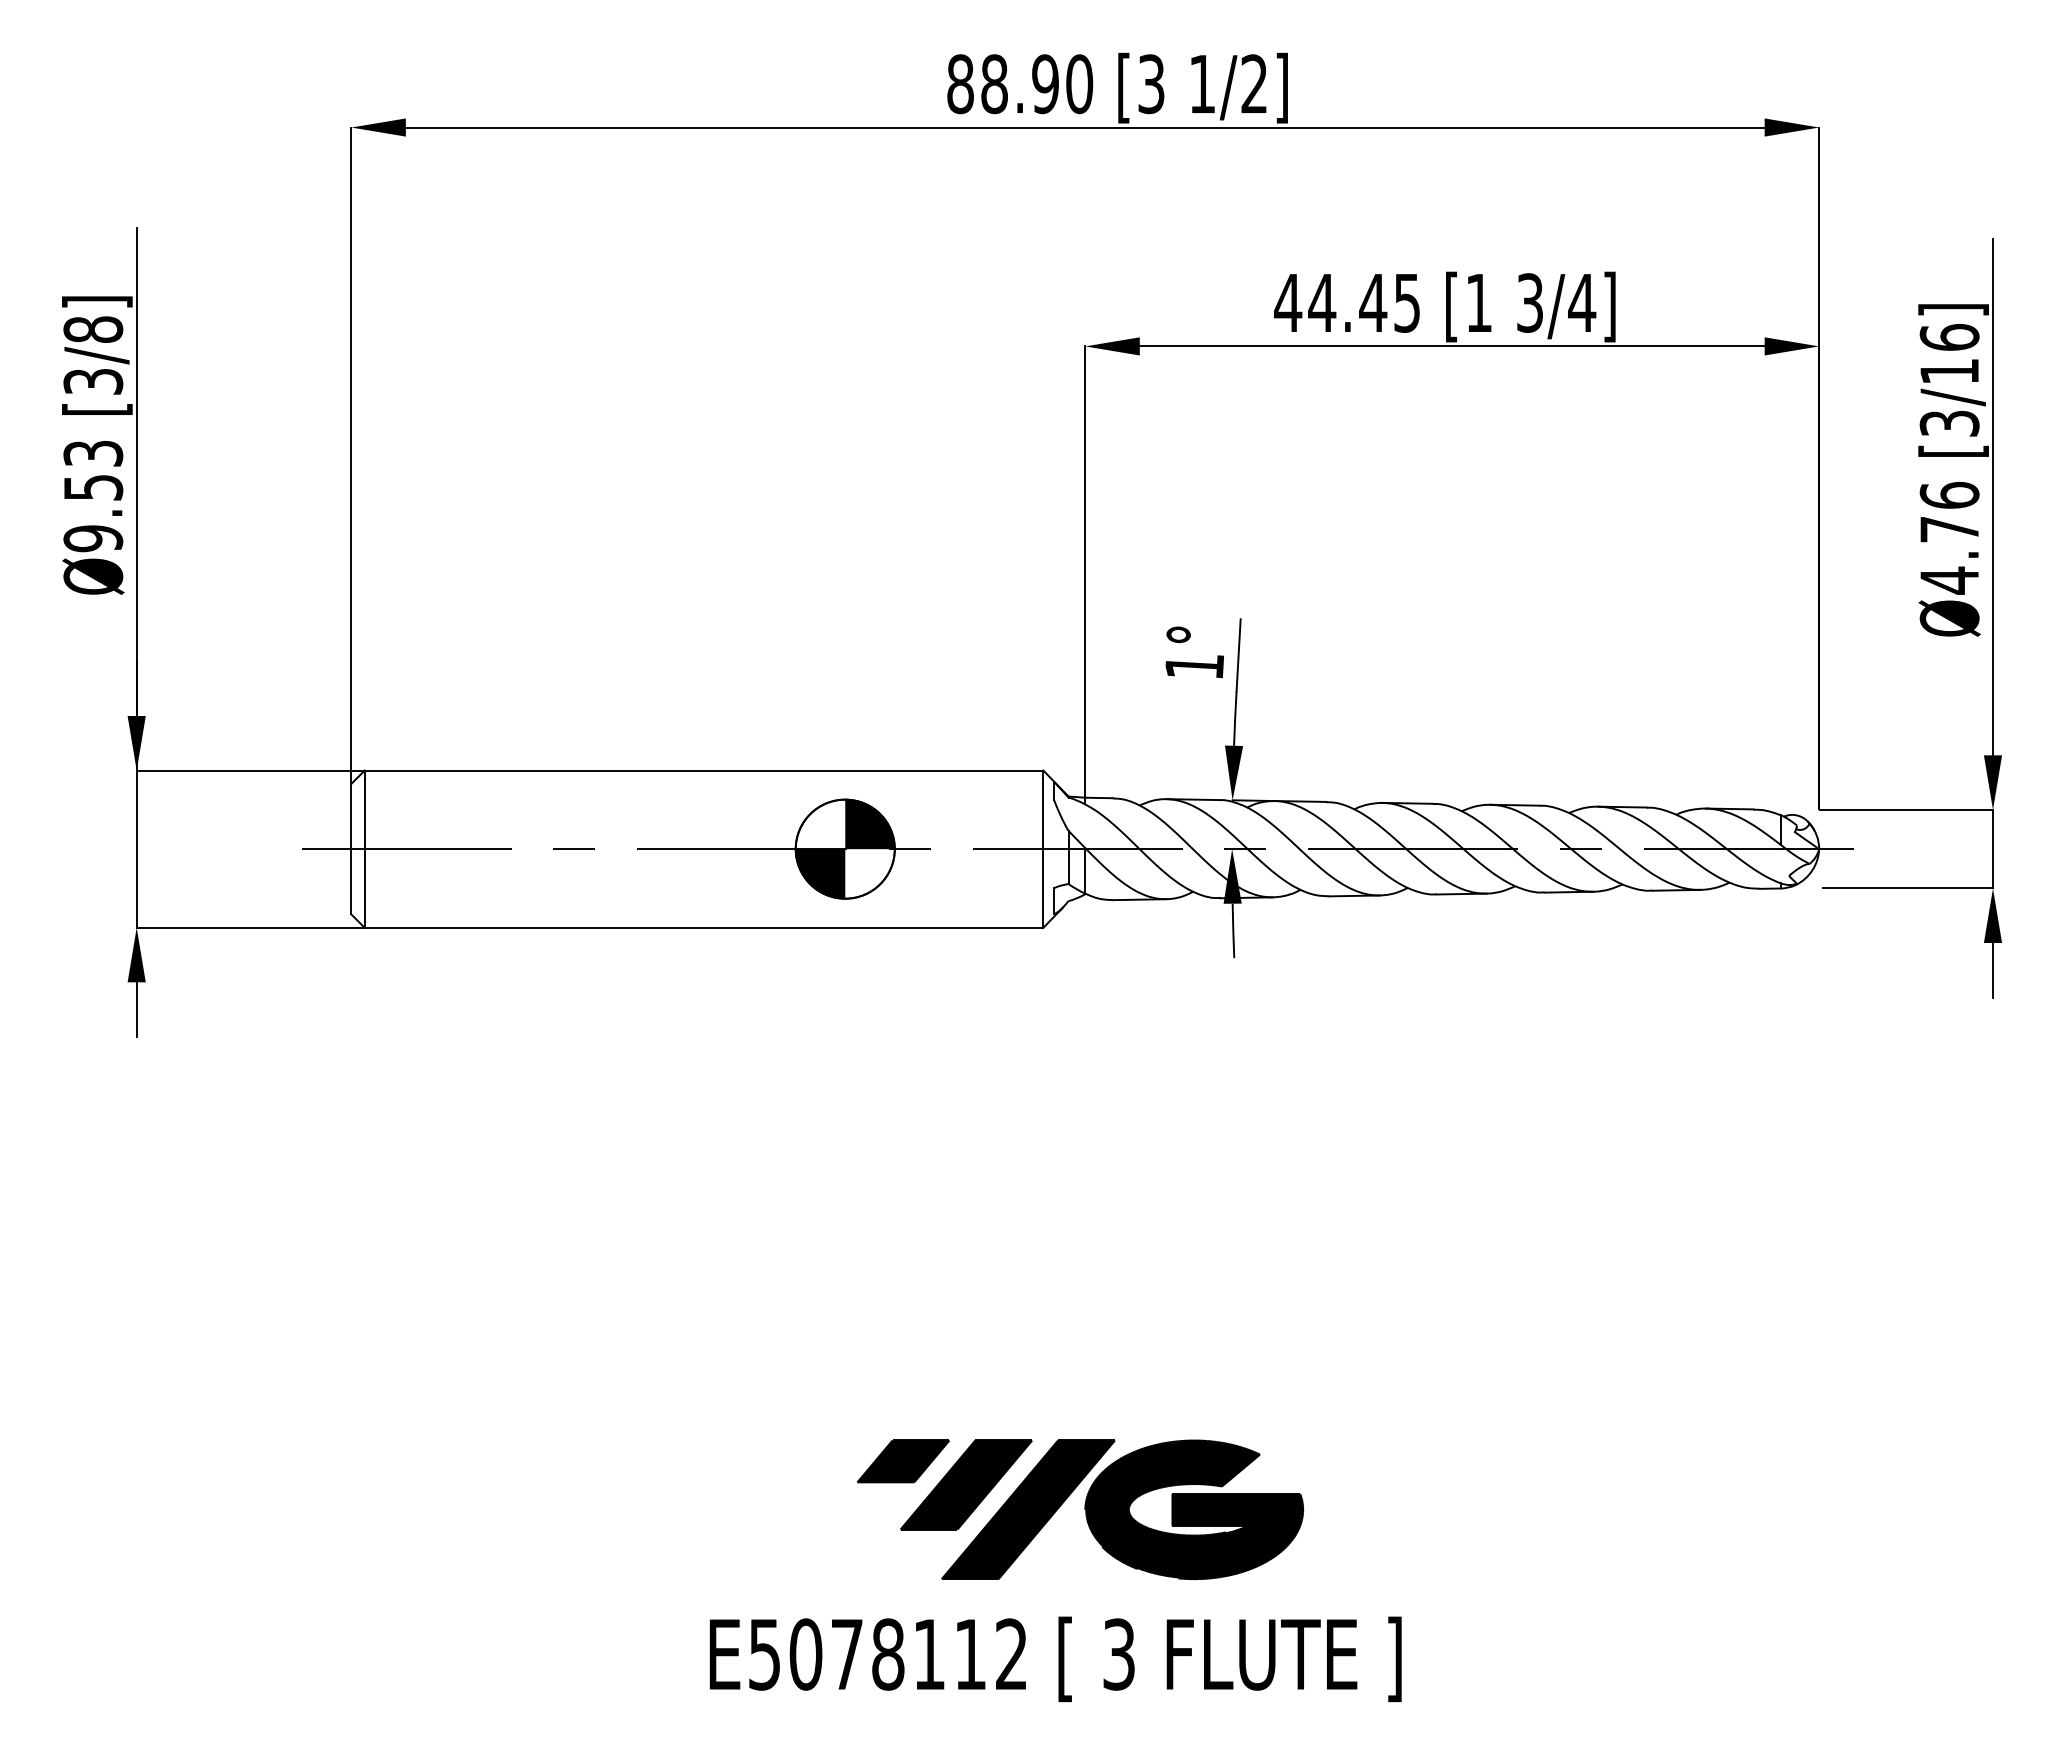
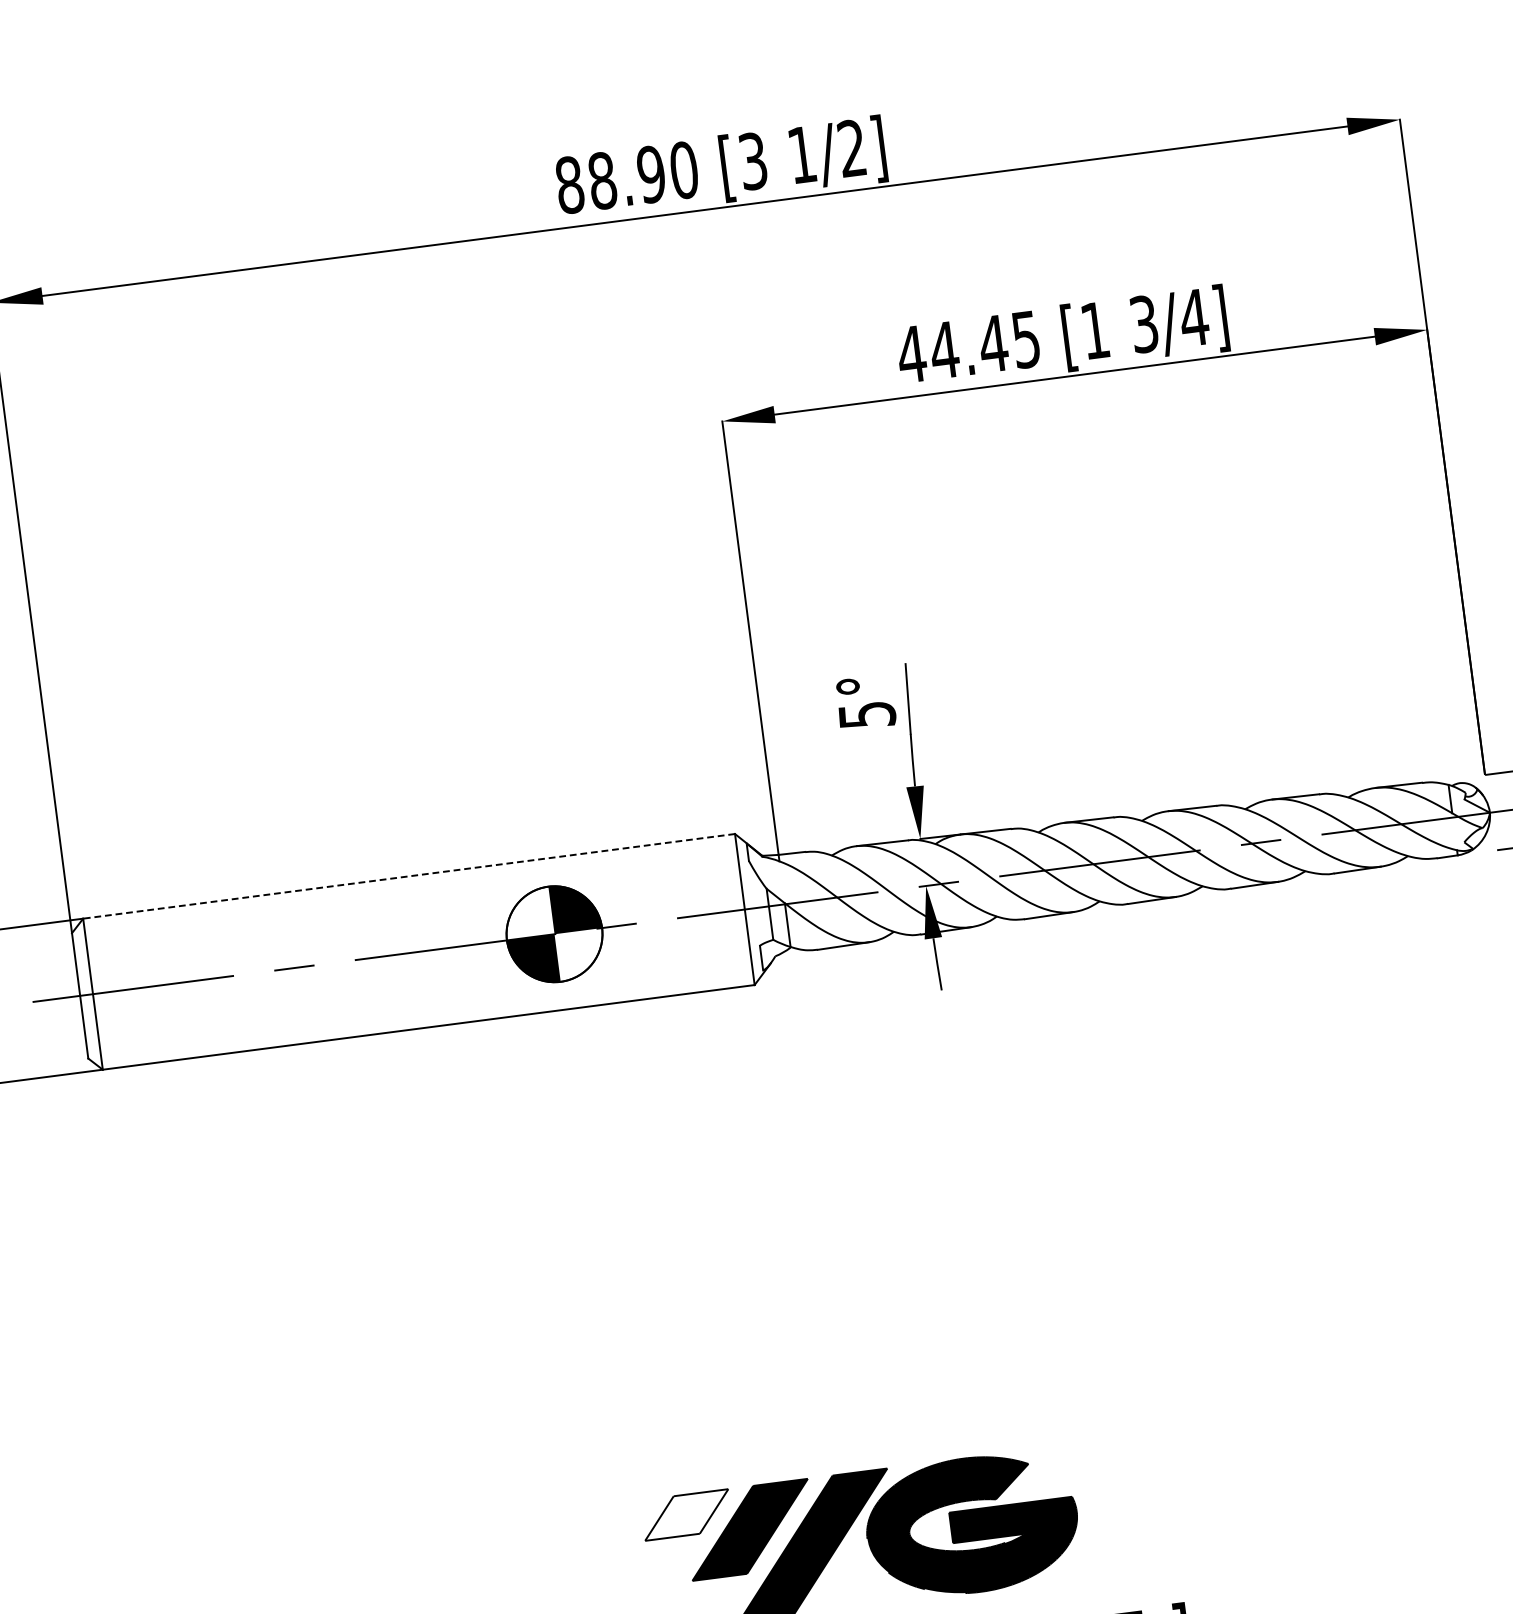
text: (1194, 667) -> (867, 716), 1° -> 5°
line: (703, 770) -> (408, 876), solid -> dashed
fill: (903, 1461) -> (686, 1515), removed

